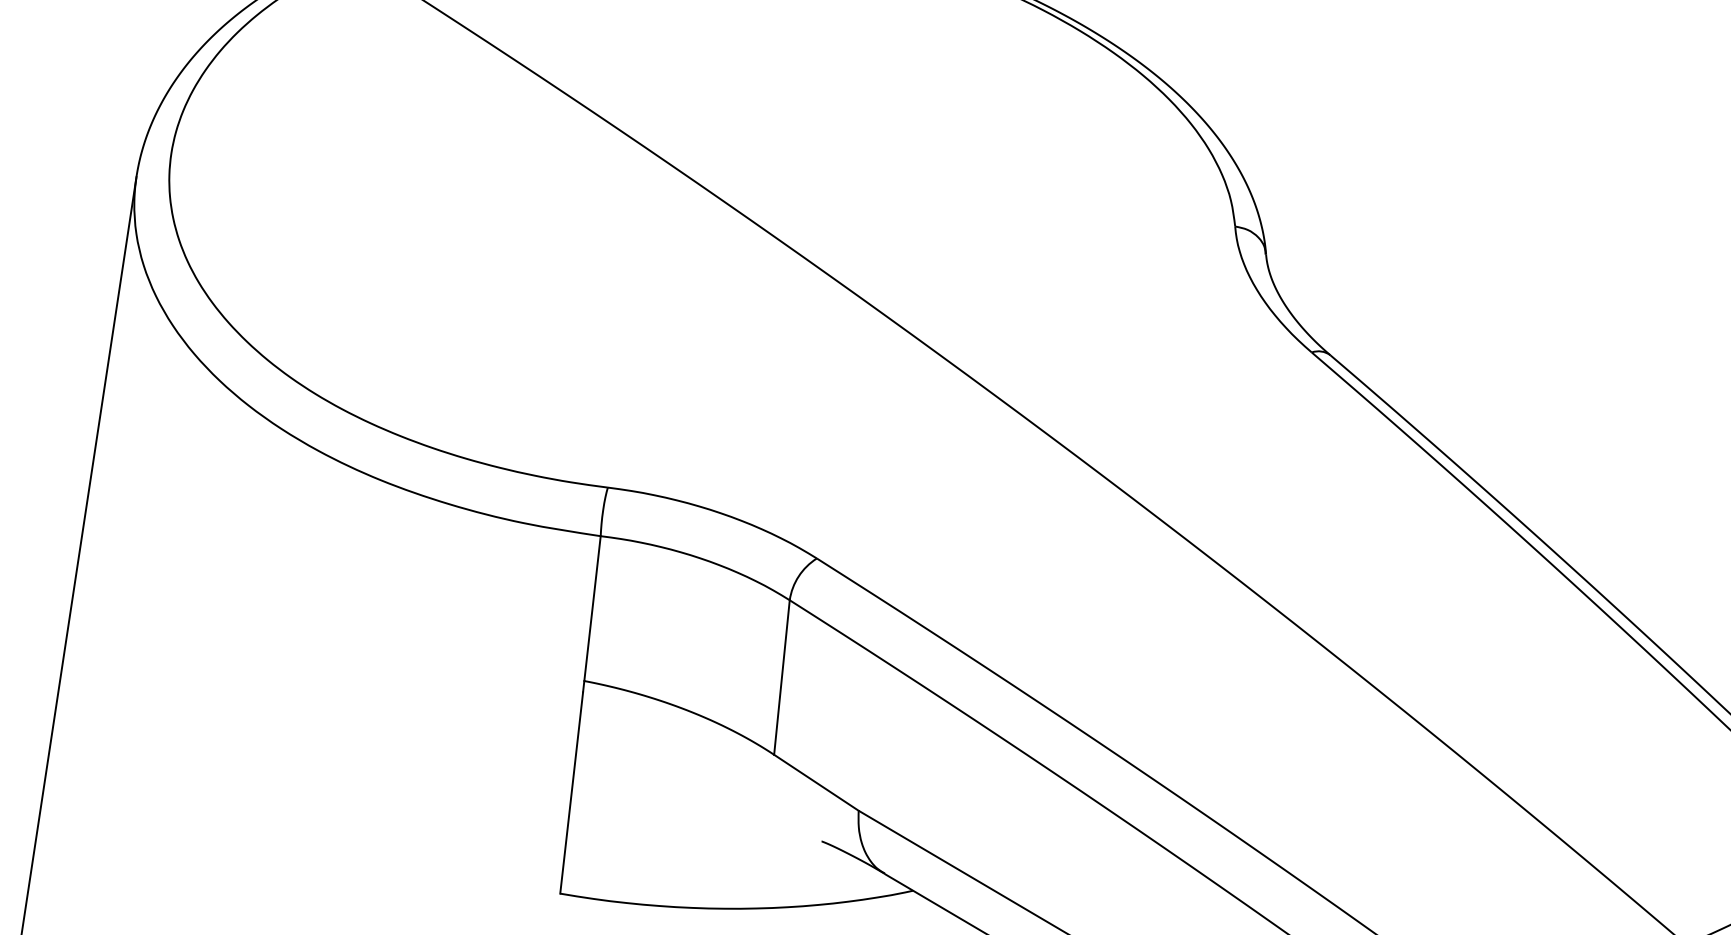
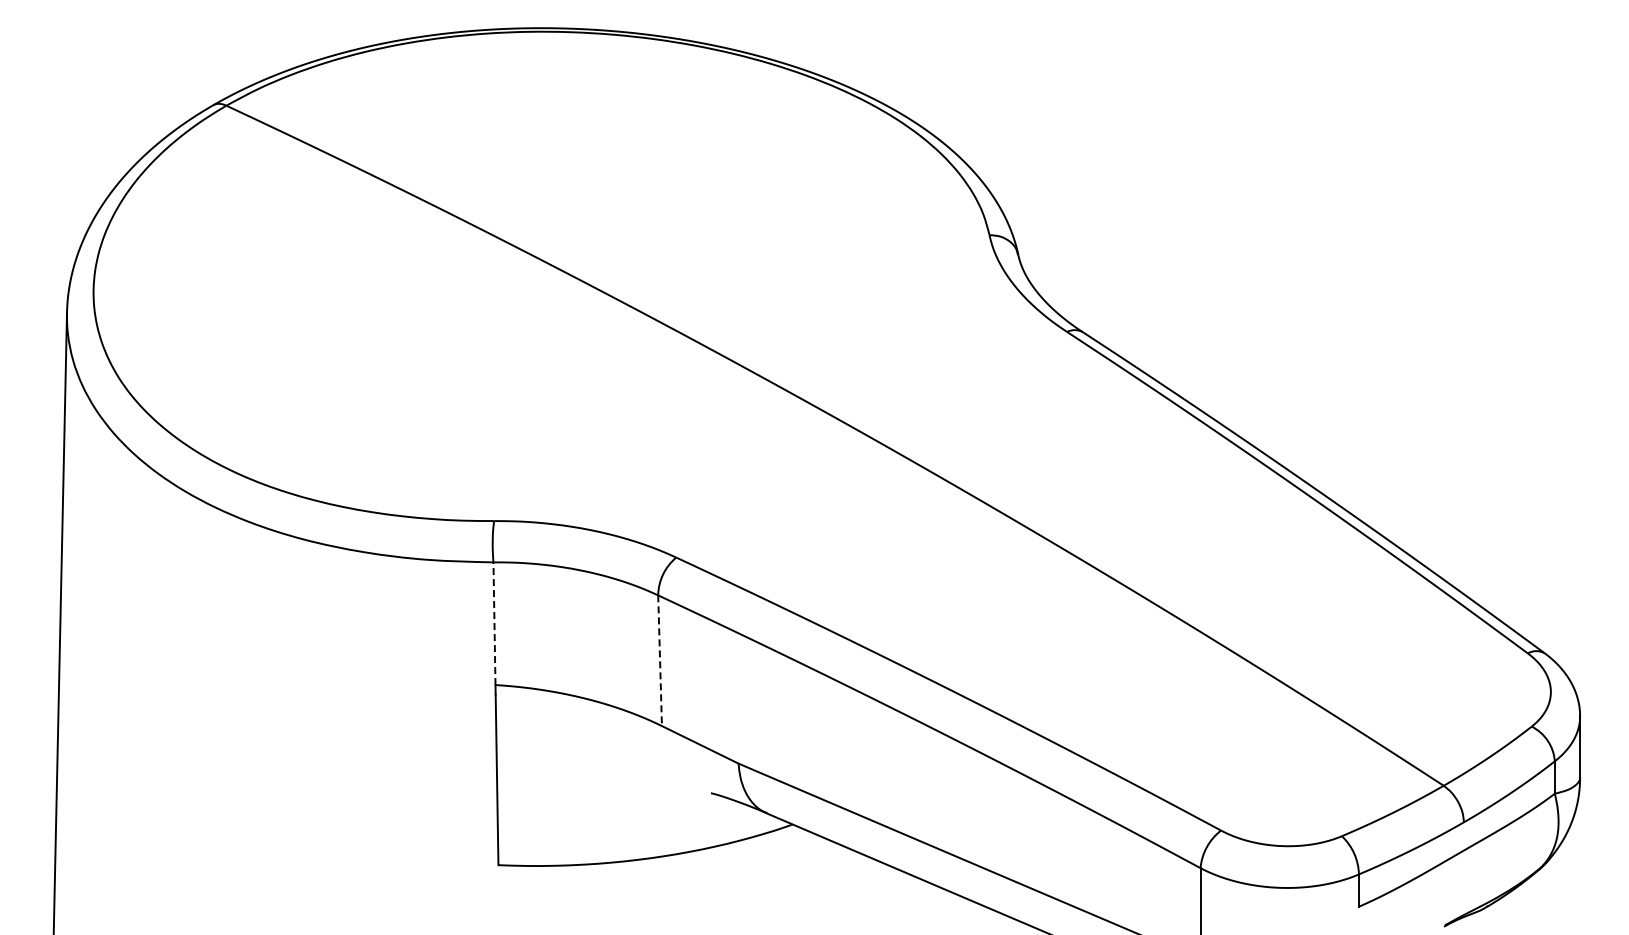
line: (592, 608) -> (494, 623), solid -> dashed
line: (782, 678) -> (660, 661), solid -> dashed

